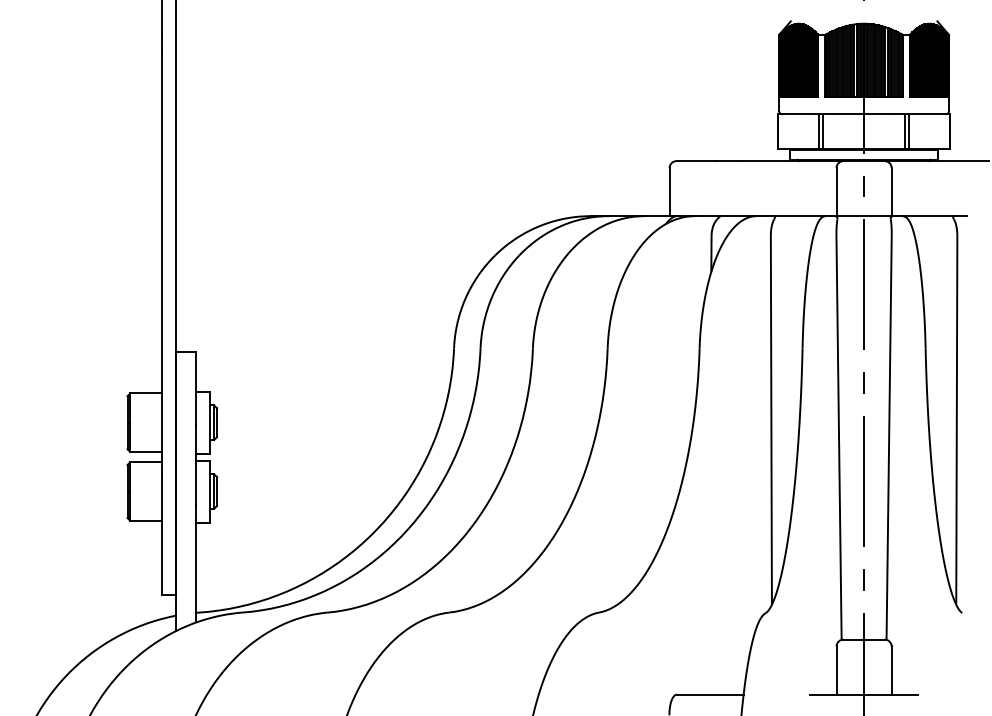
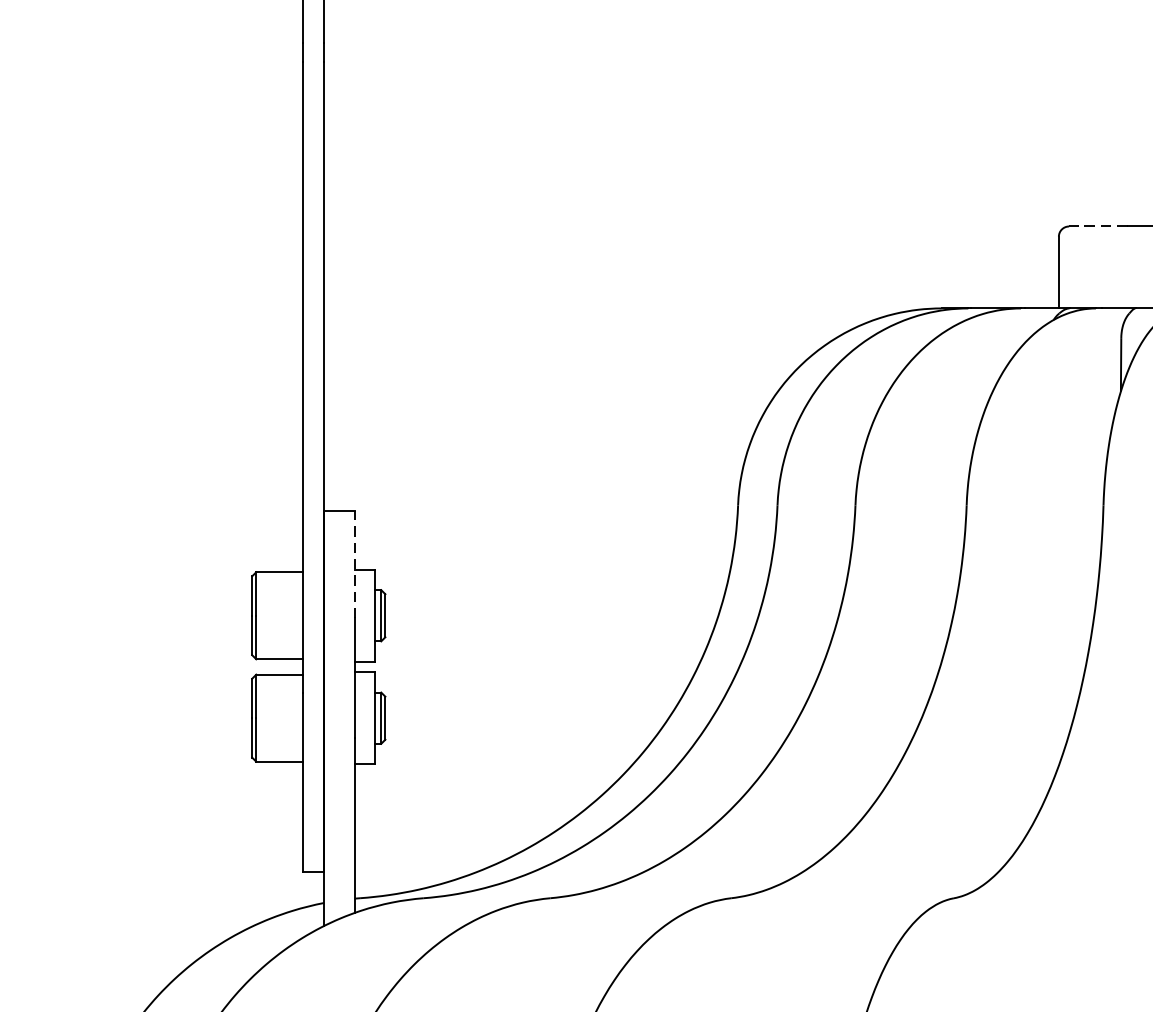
line: (696, 161) -> (1098, 227), solid -> dashed
line: (196, 387) -> (354, 563), solid -> dashed

